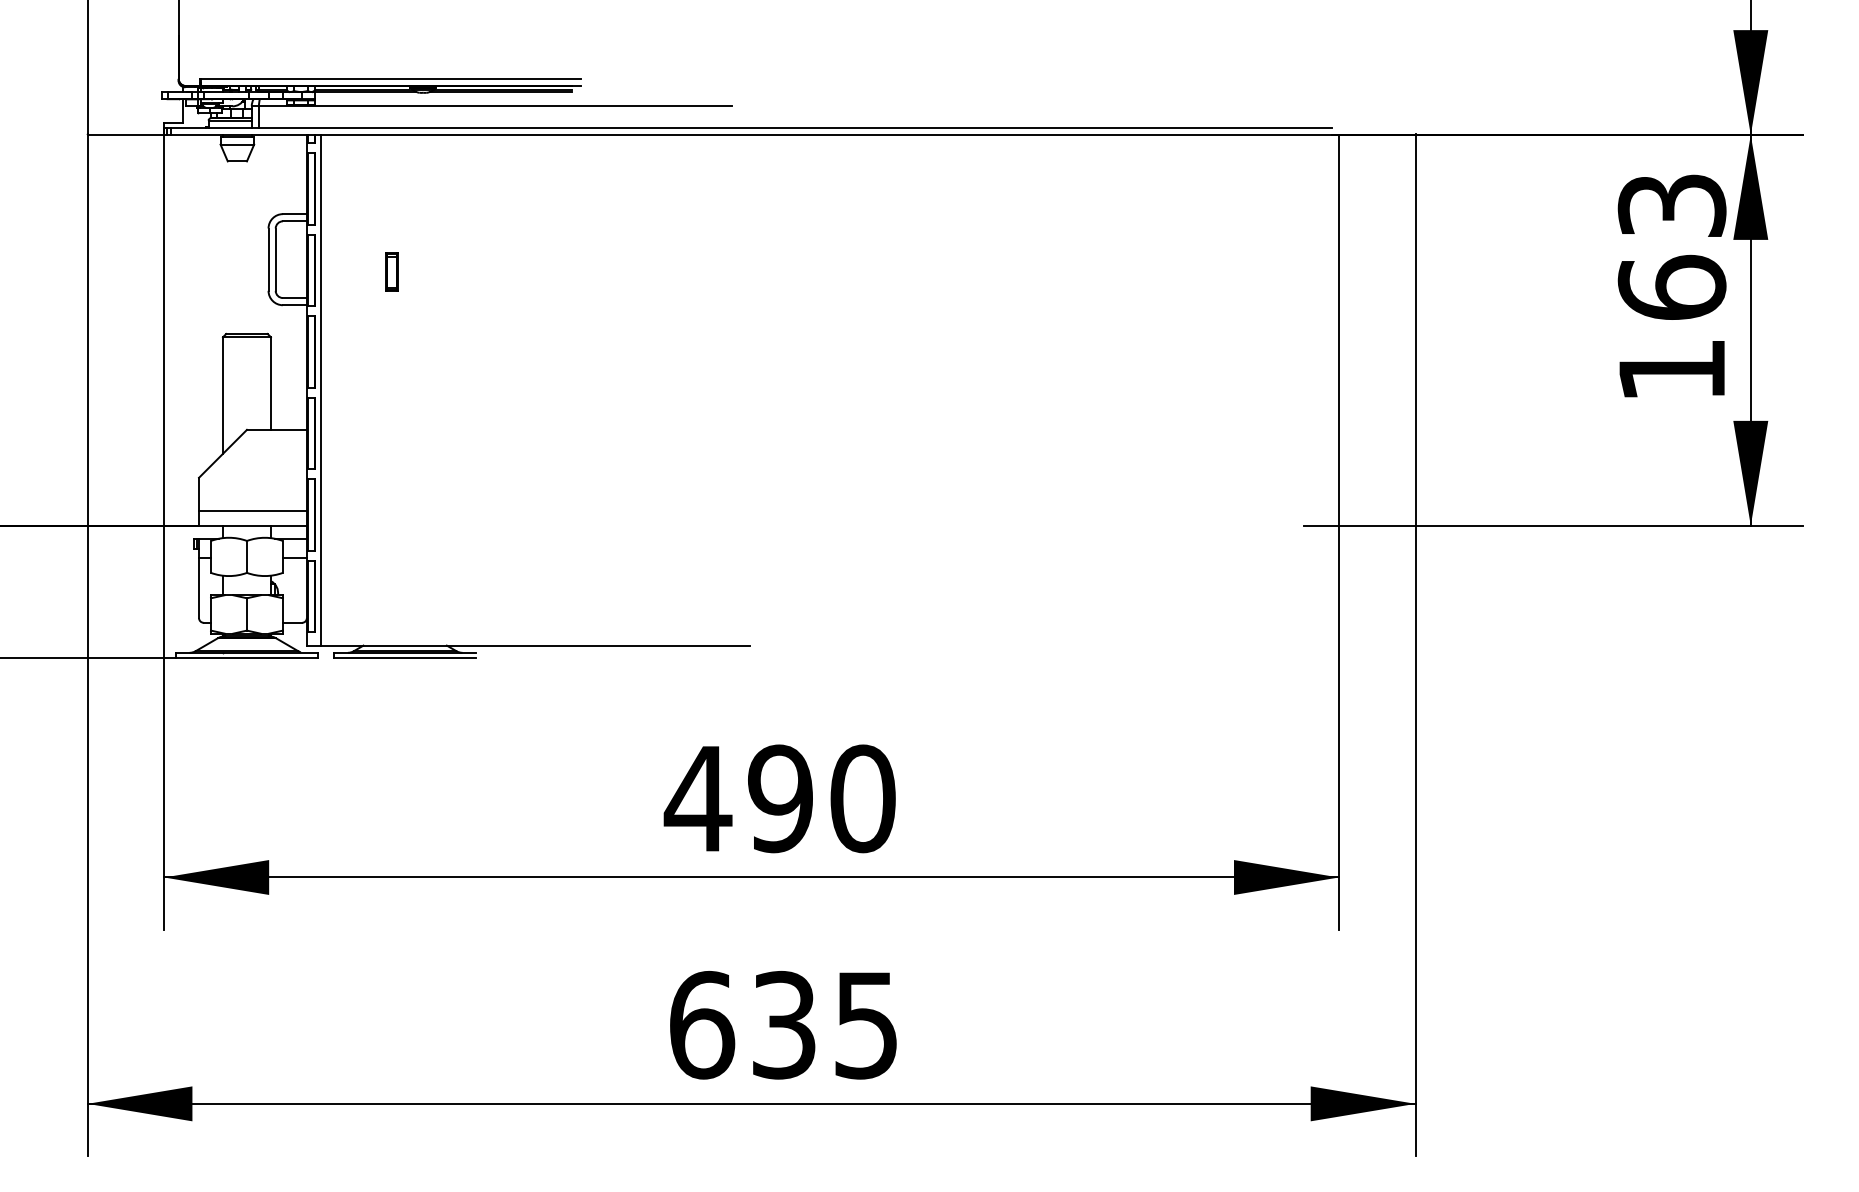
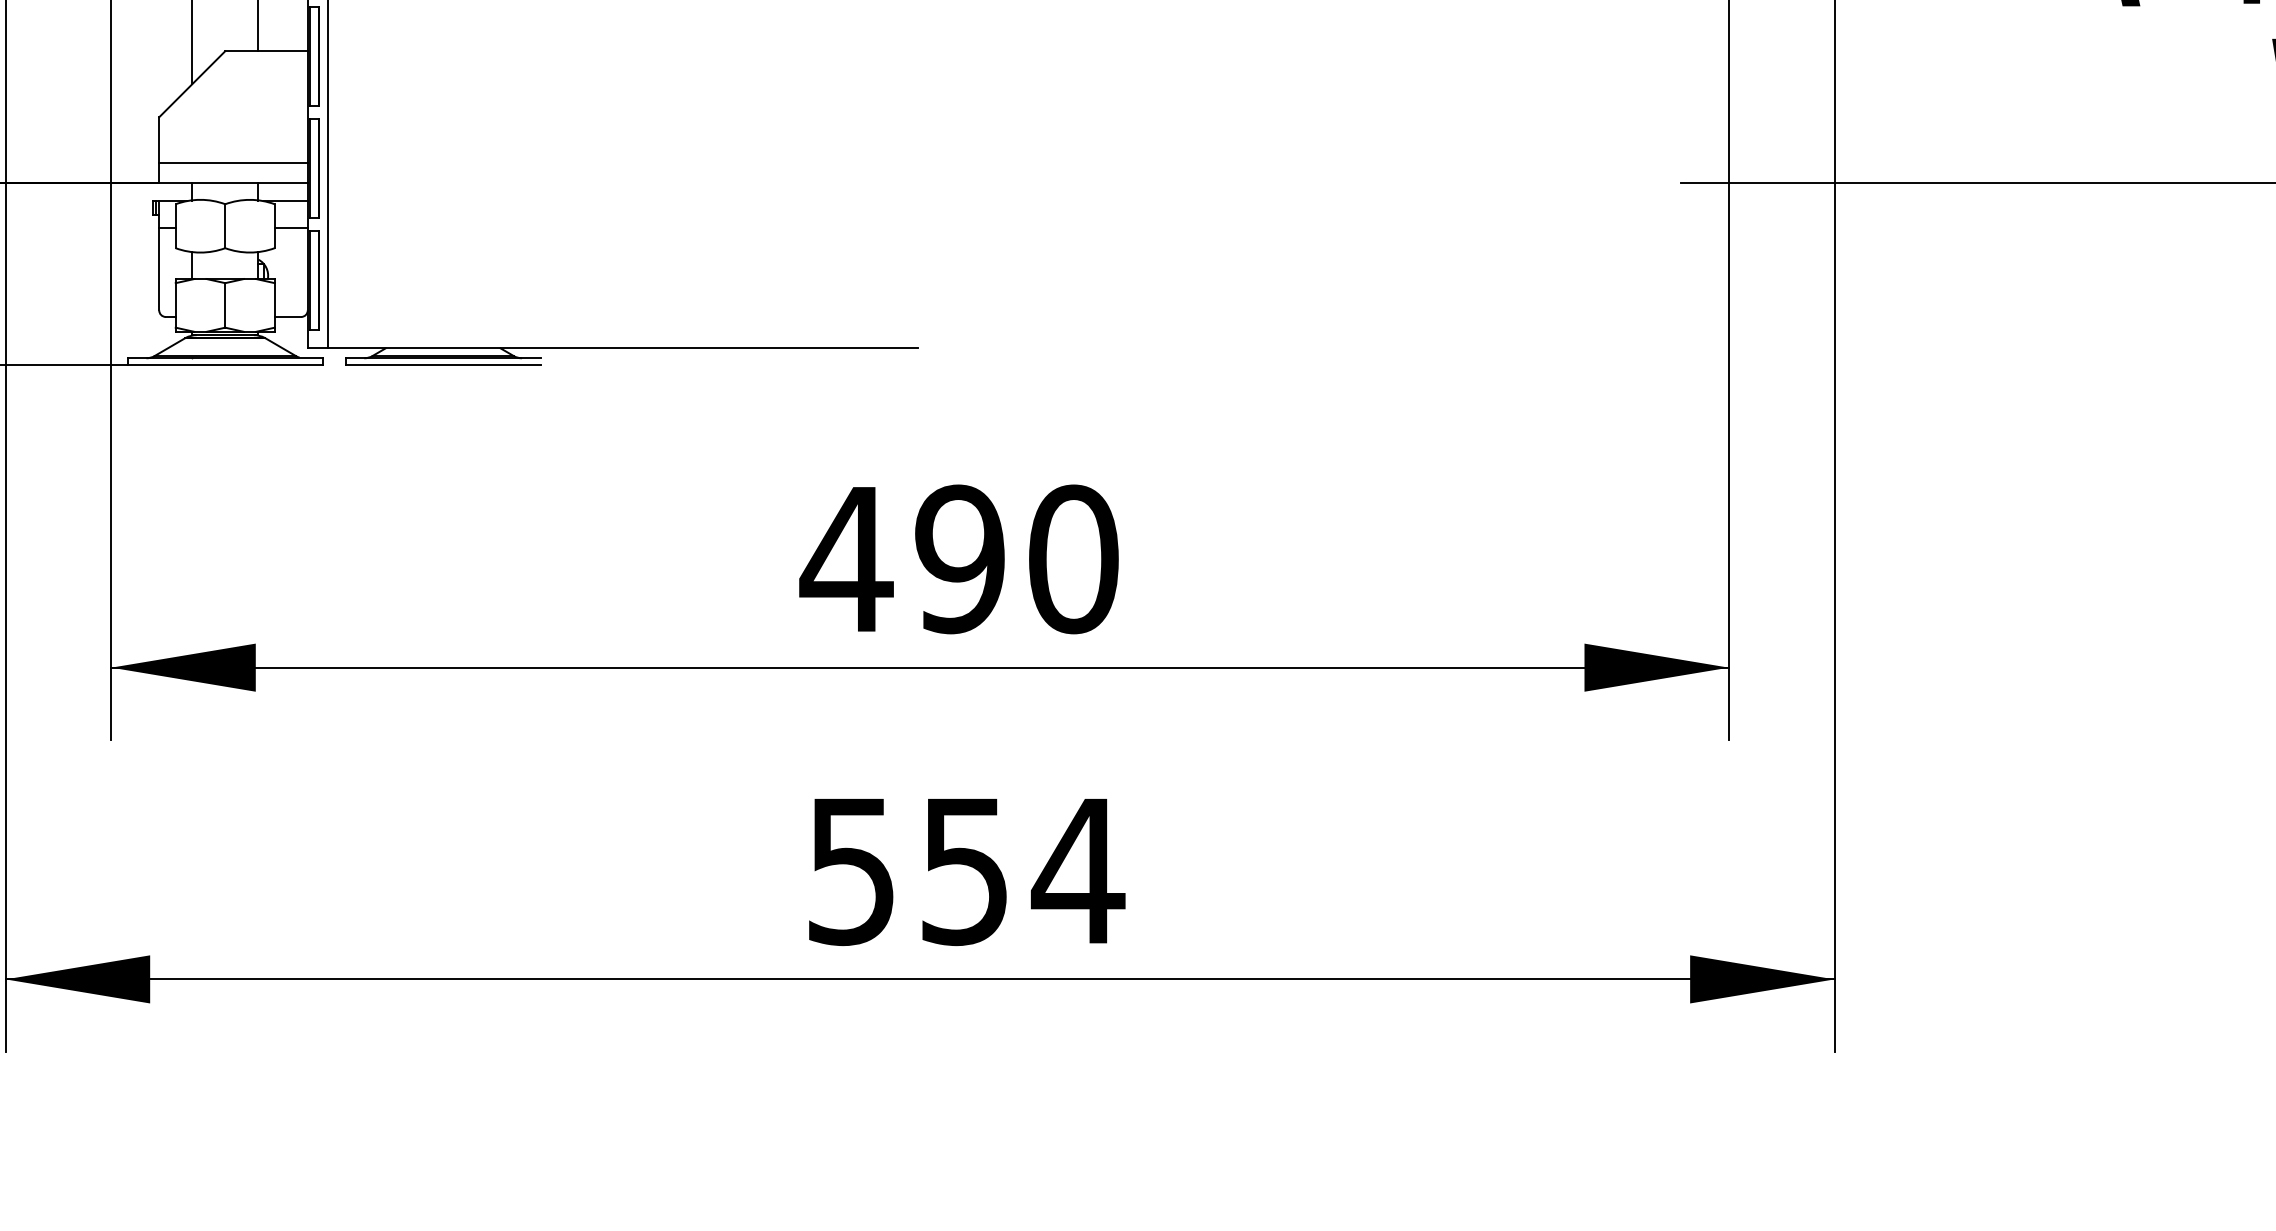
text: (785, 1024) -> (966, 870), 635 -> 554

